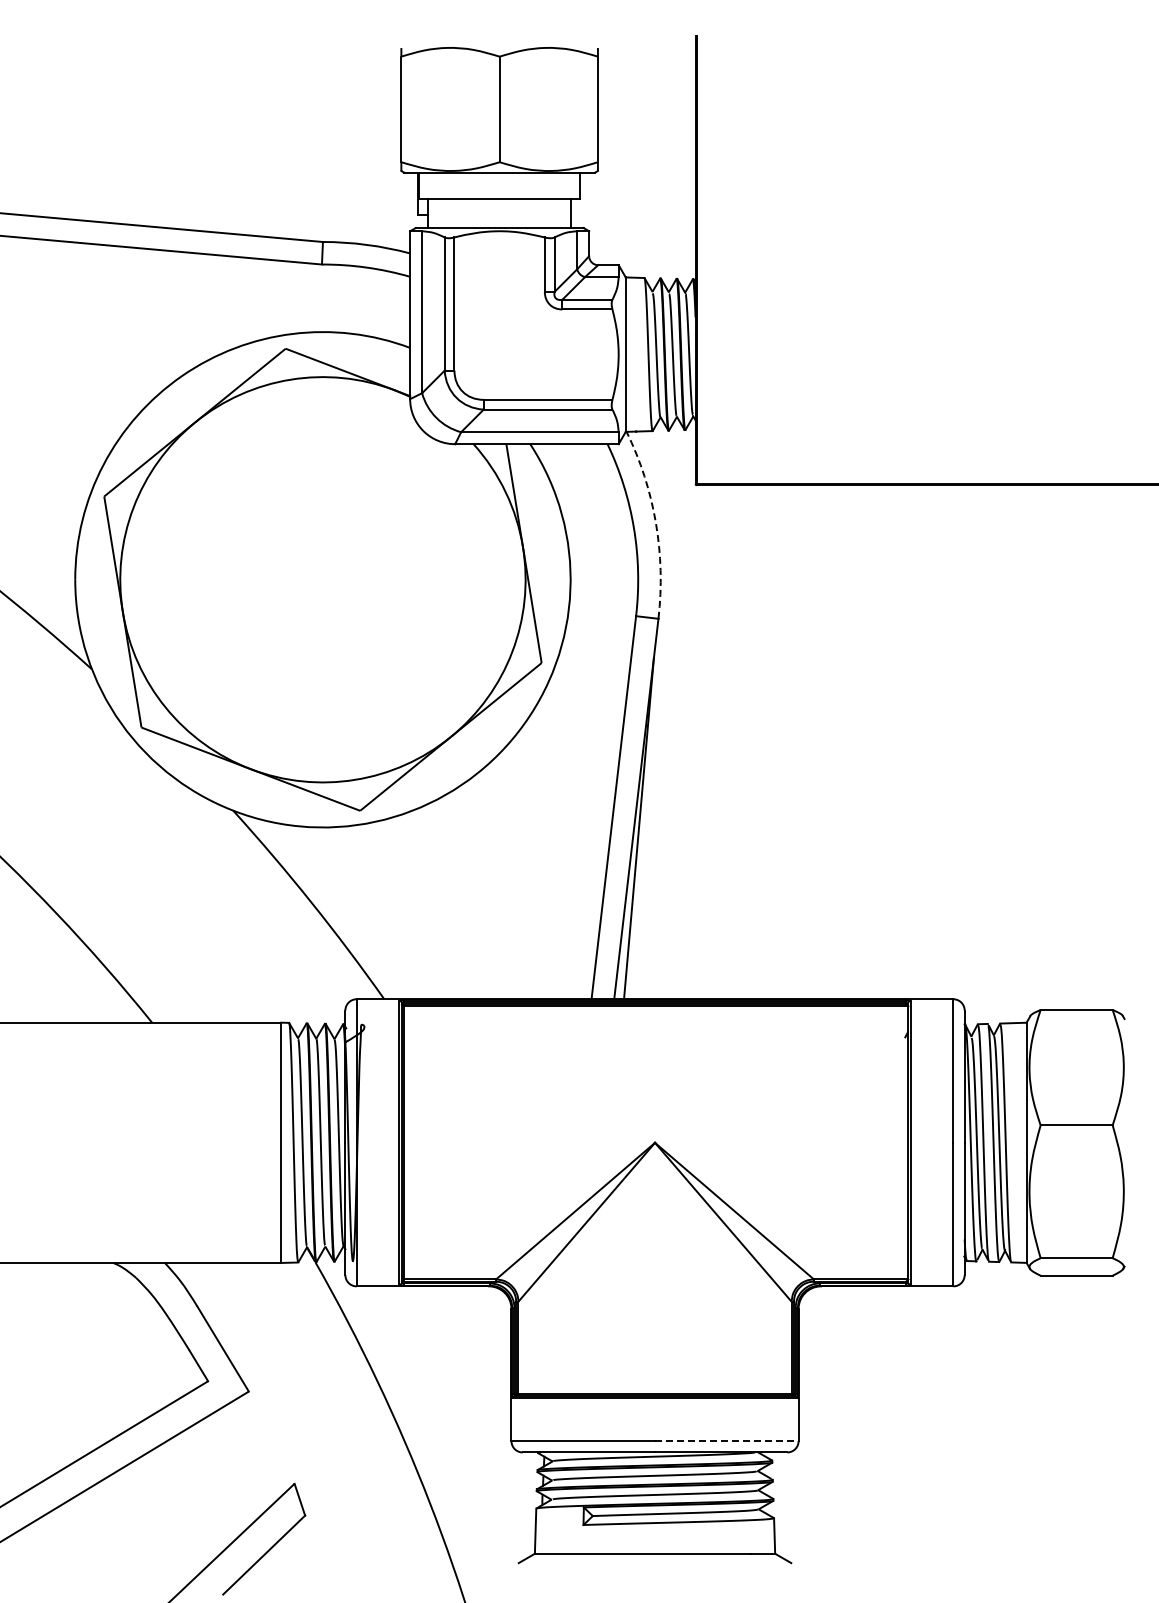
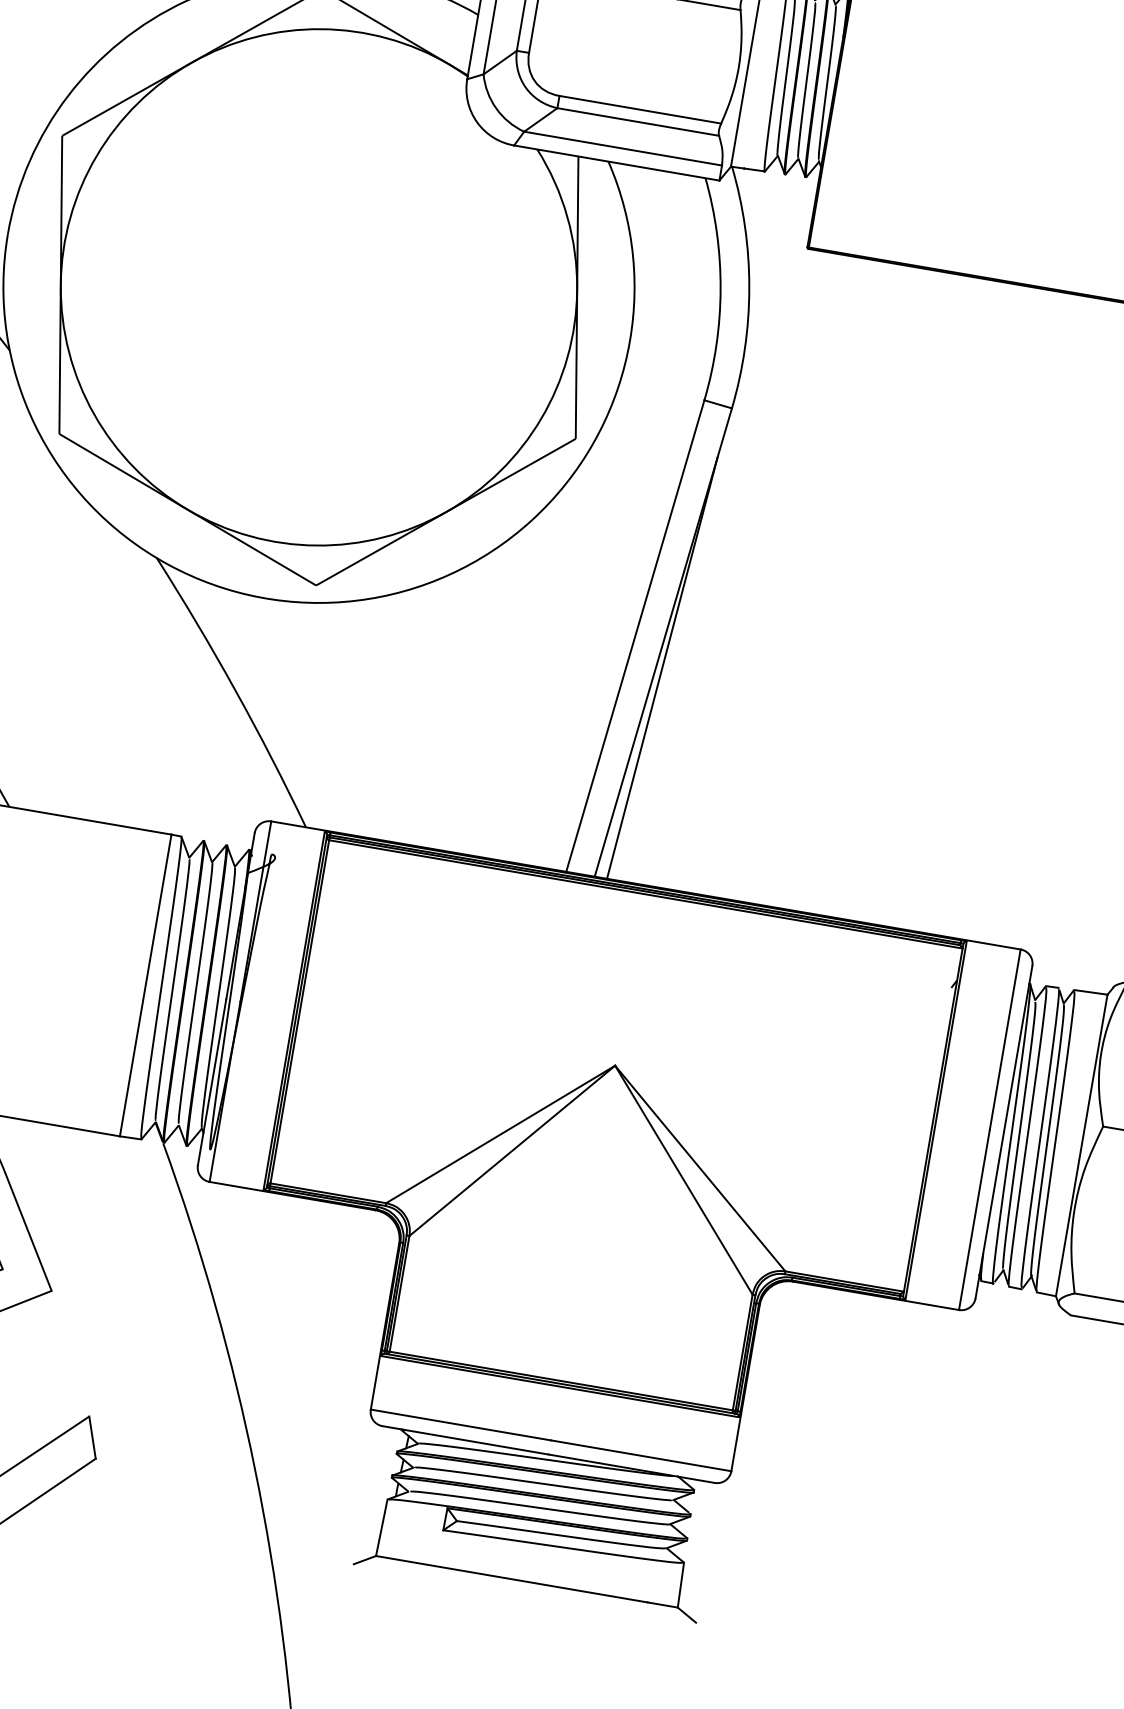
arc: (655, 523) -> (748, 288), dashed -> solid
line: (726, 1441) -> (640, 1456), dashed -> solid

